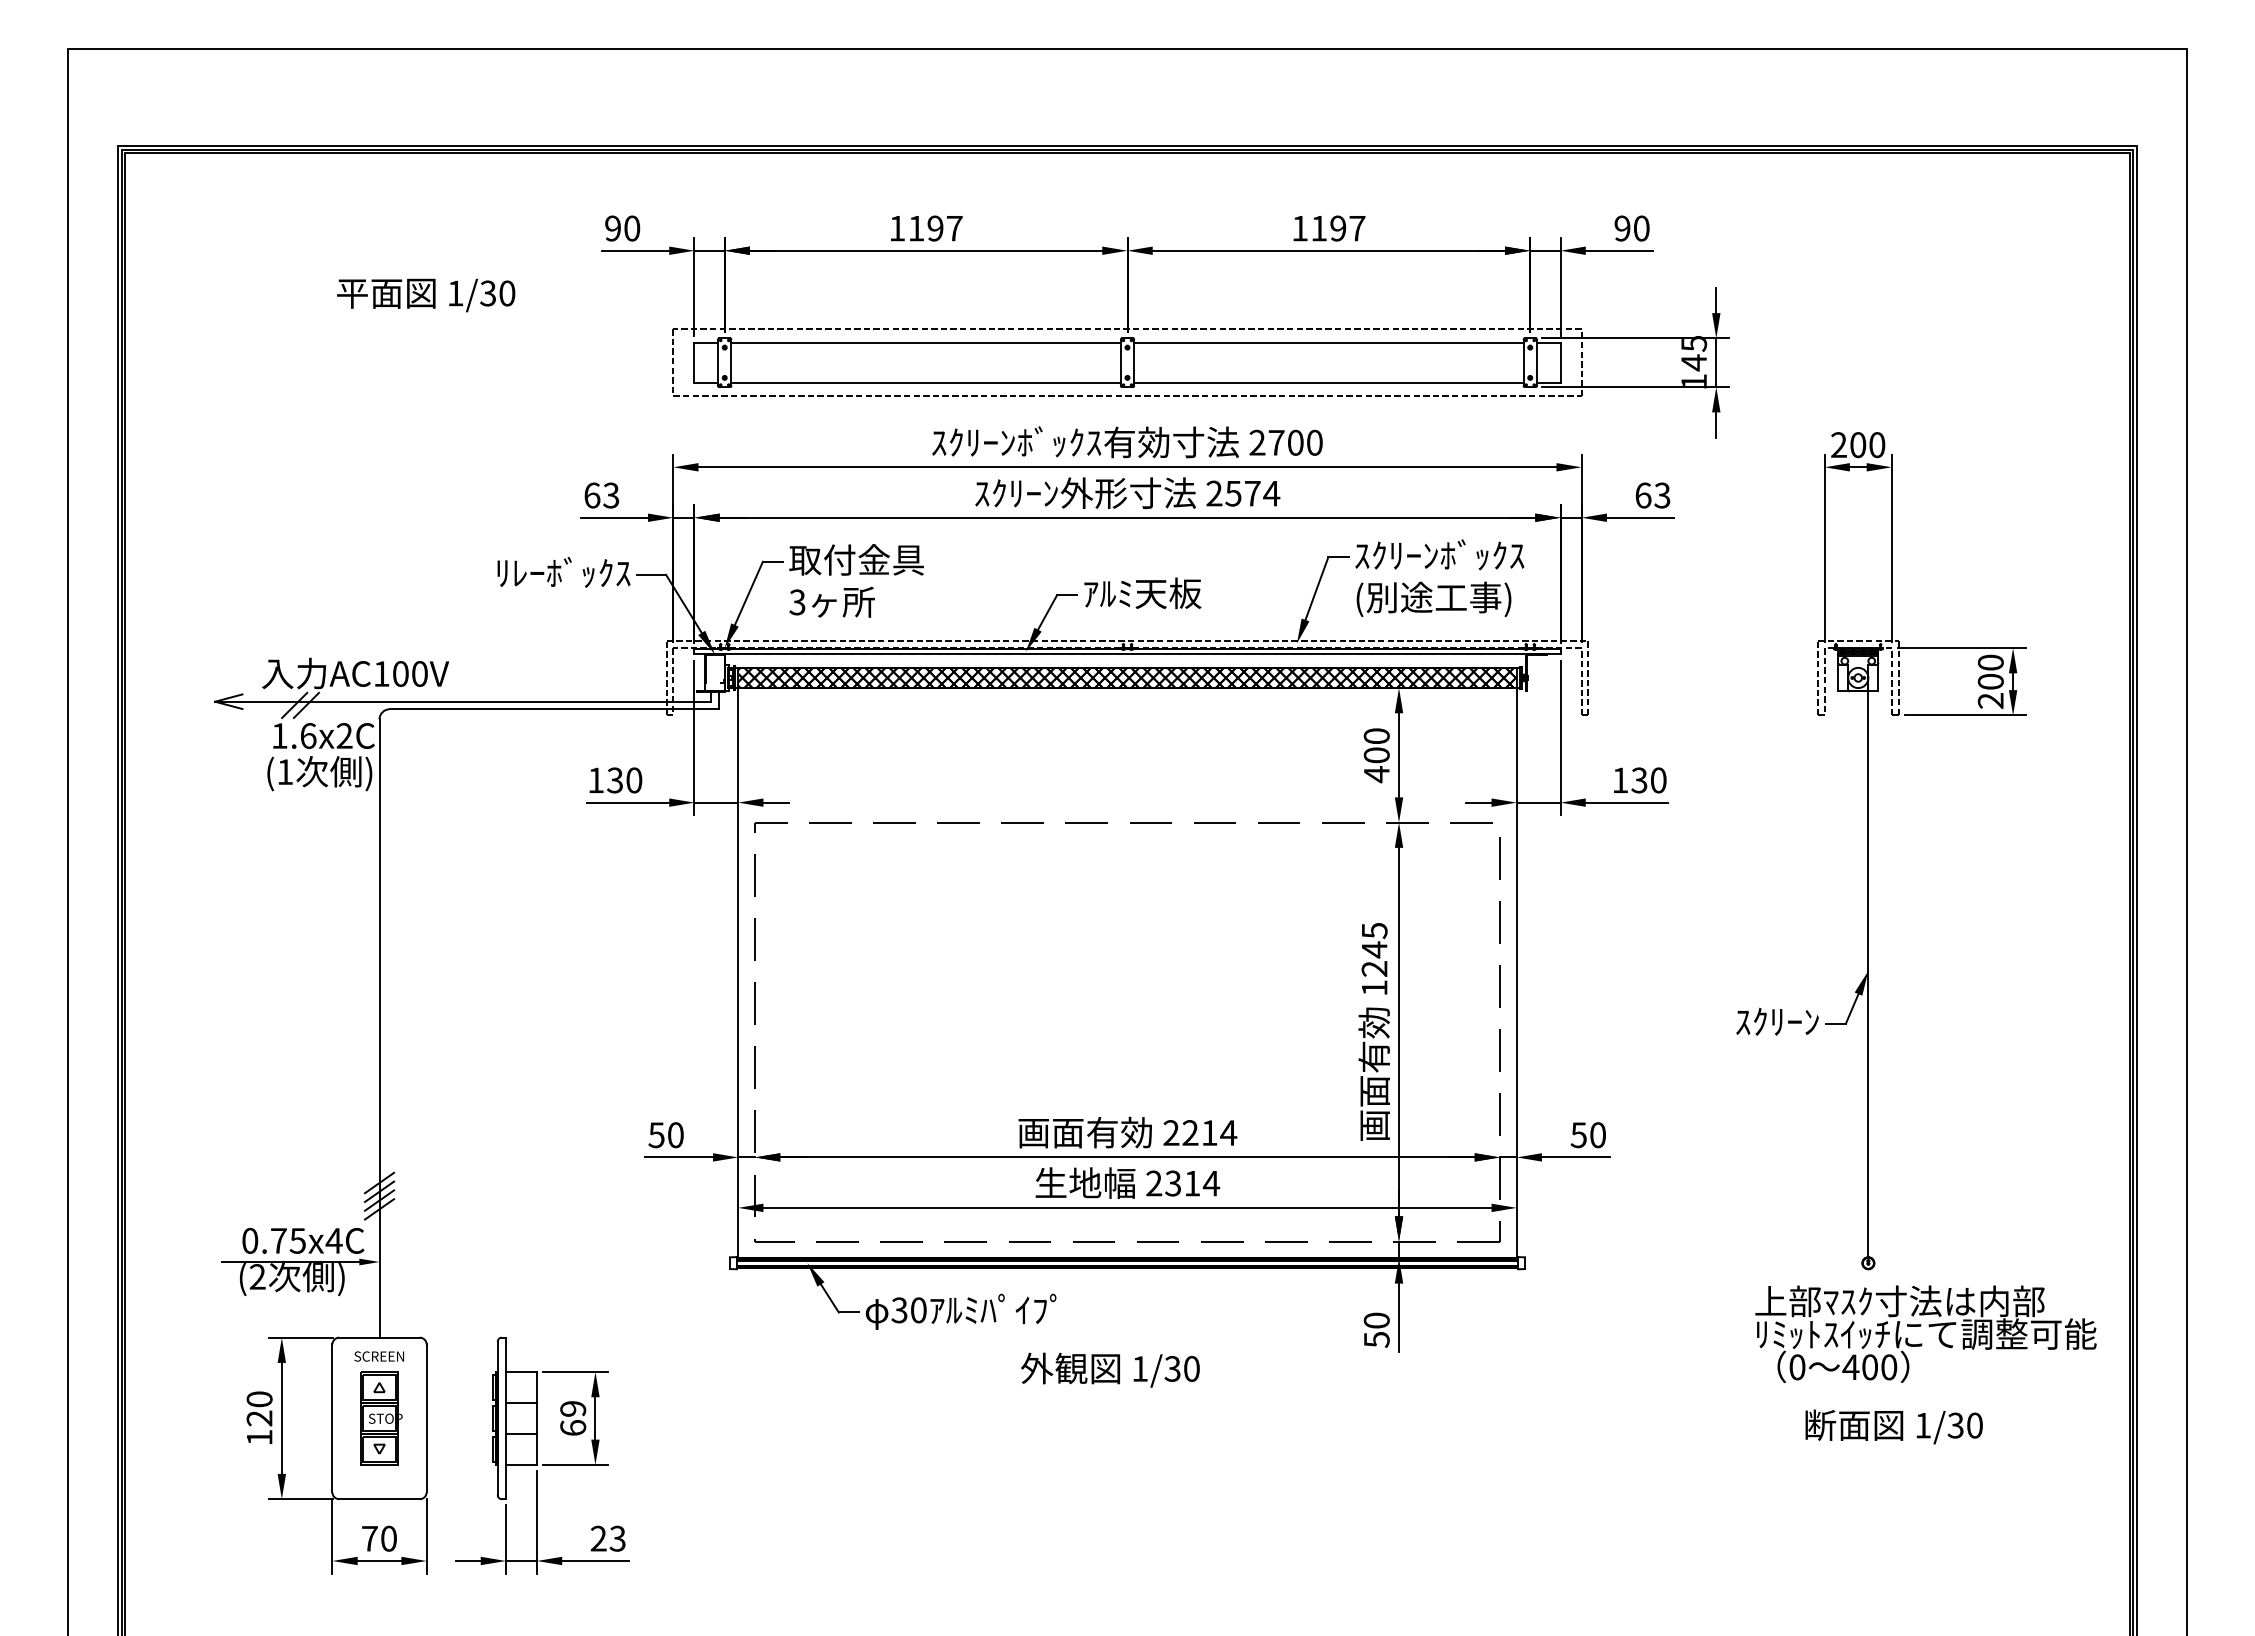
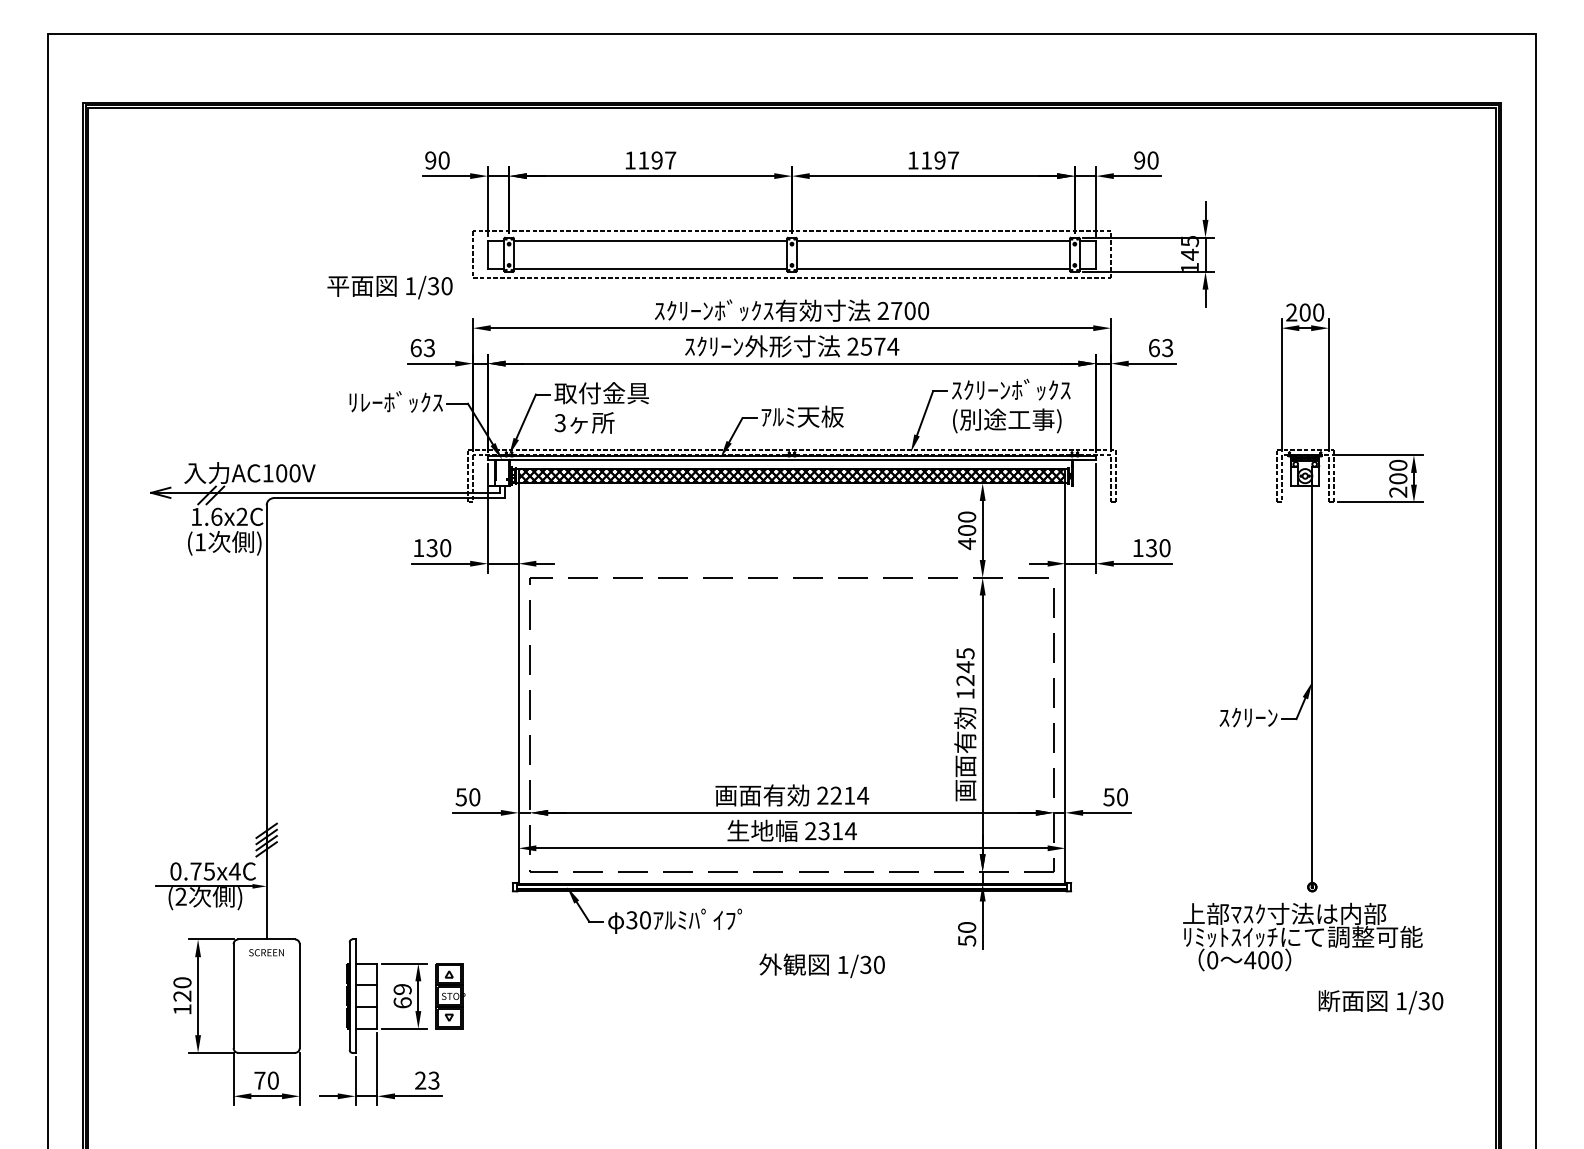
text: (426, 295) -> (390, 287), moved
text: (1925, 1334) -> (1302, 937), moved
text: (1110, 1369) -> (822, 965), moved
part: (381, 1418) -> (450, 996), moved
text: (1893, 1426) -> (1380, 1001), moved

